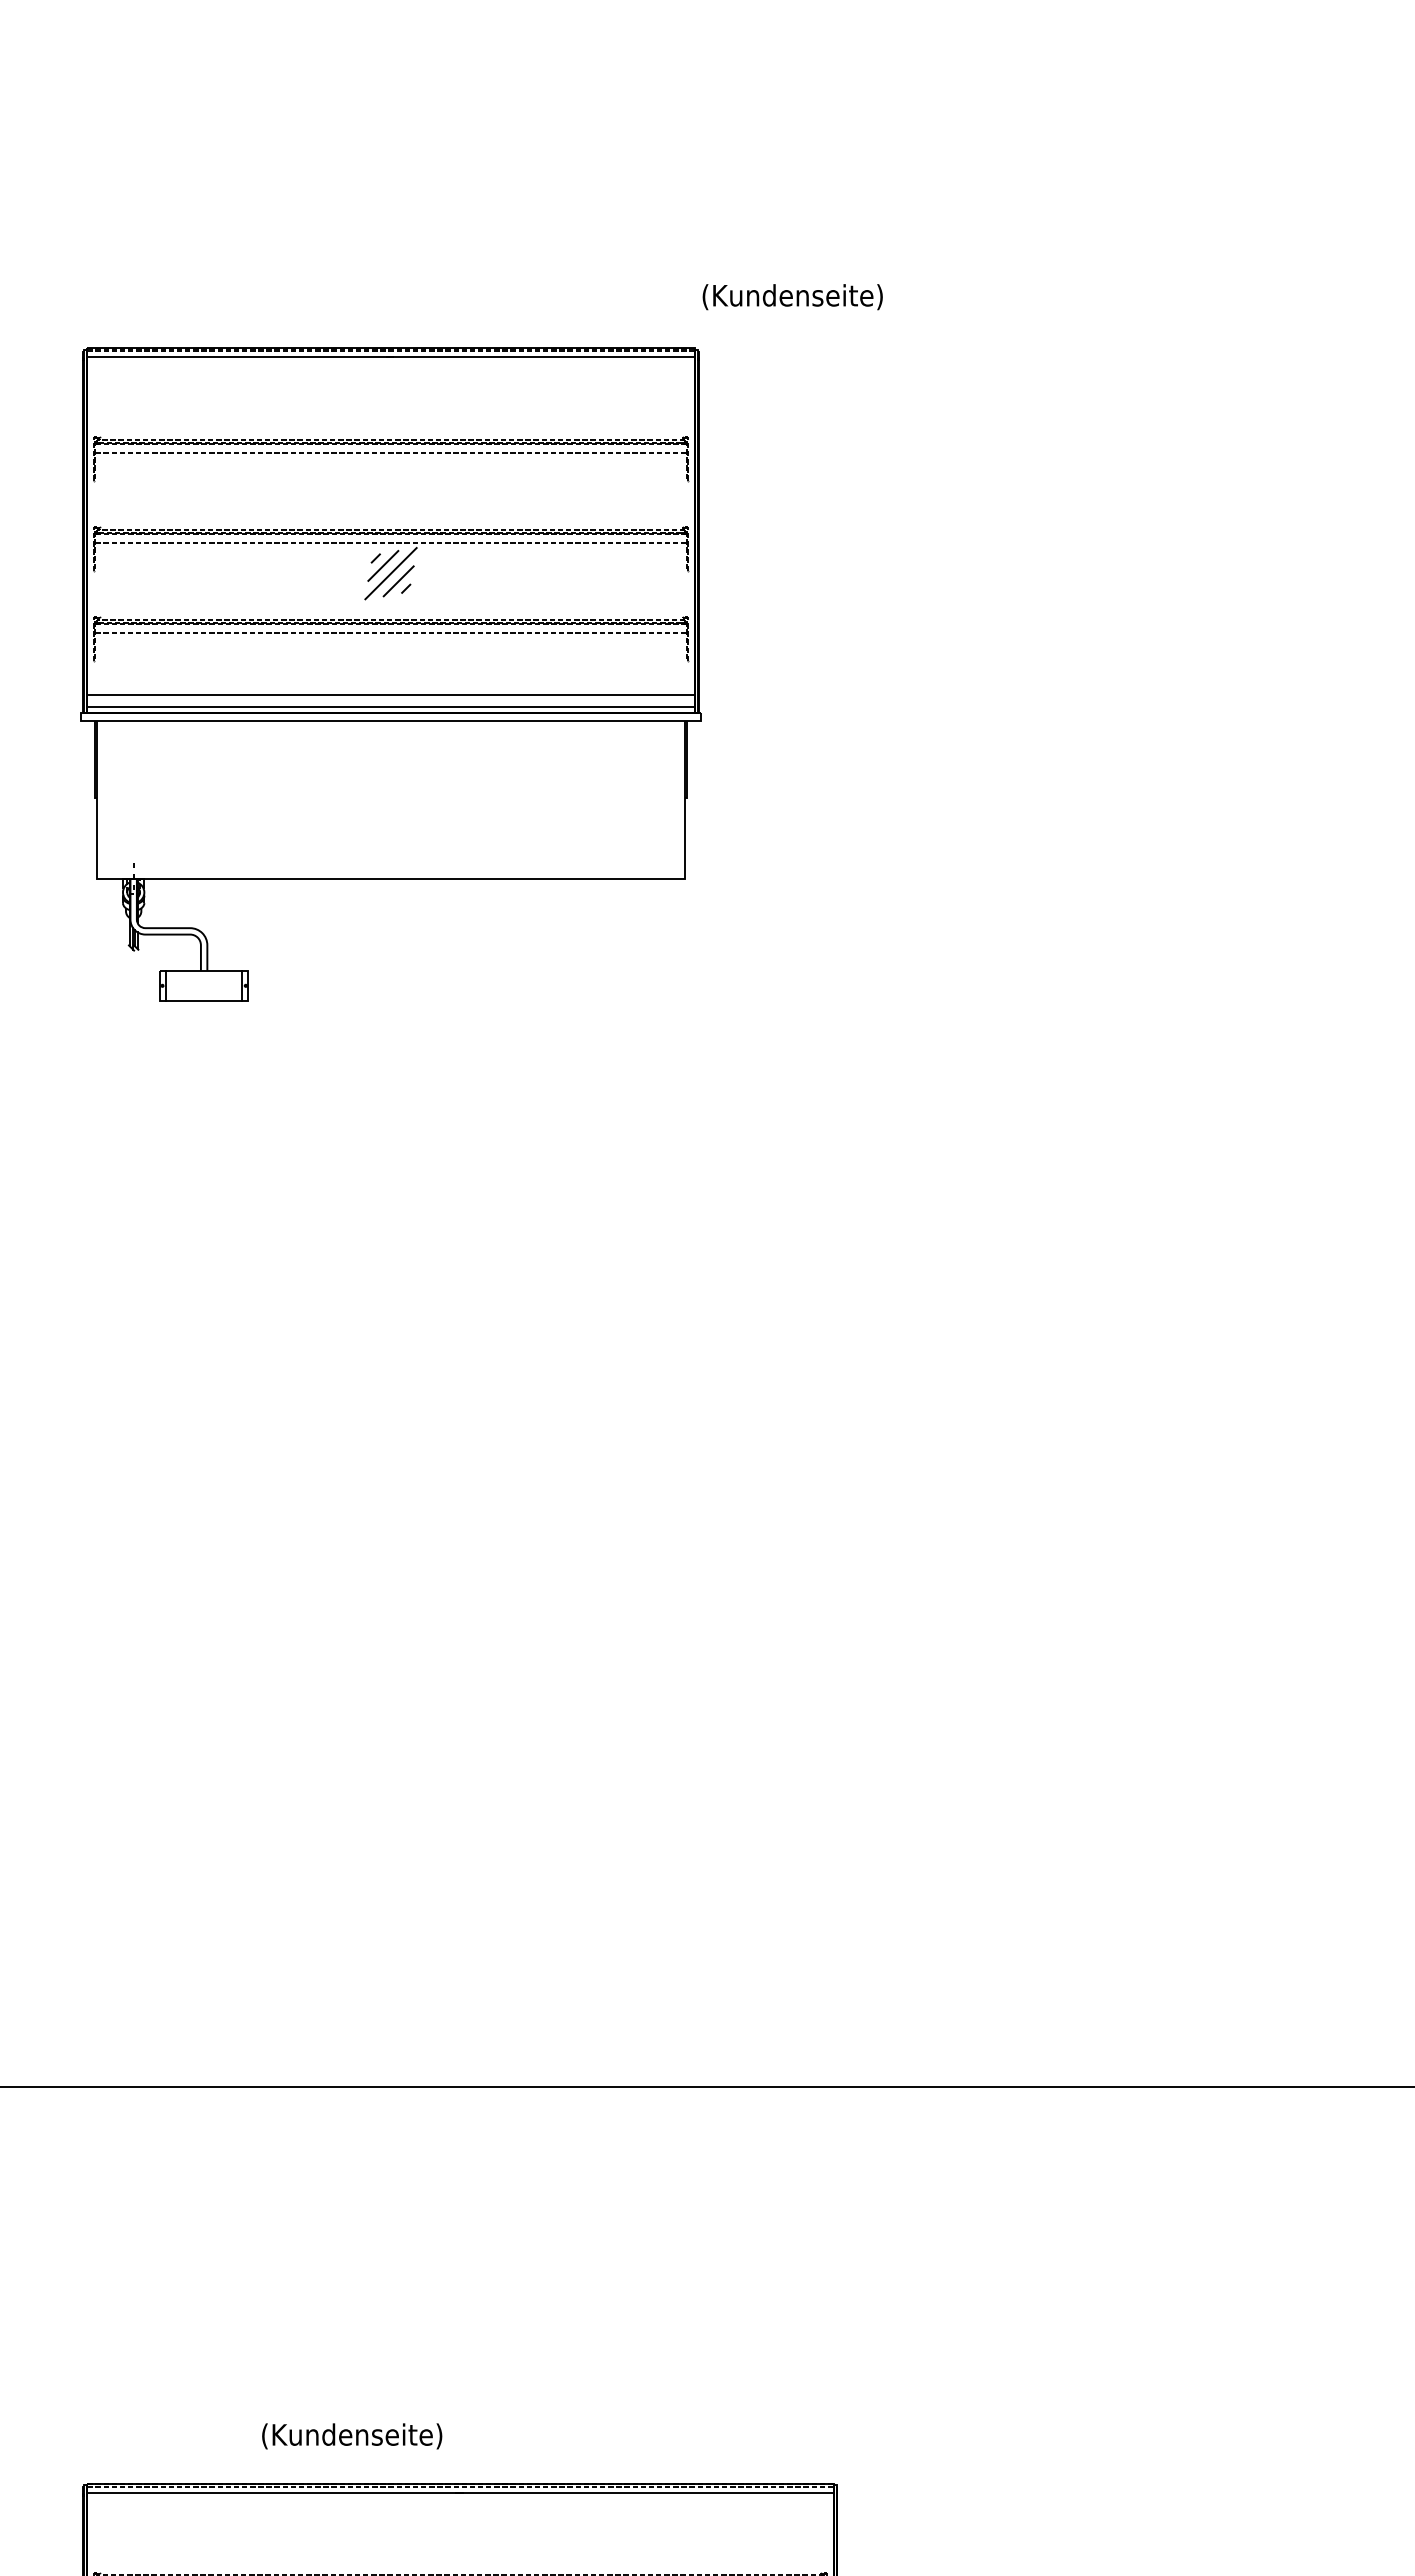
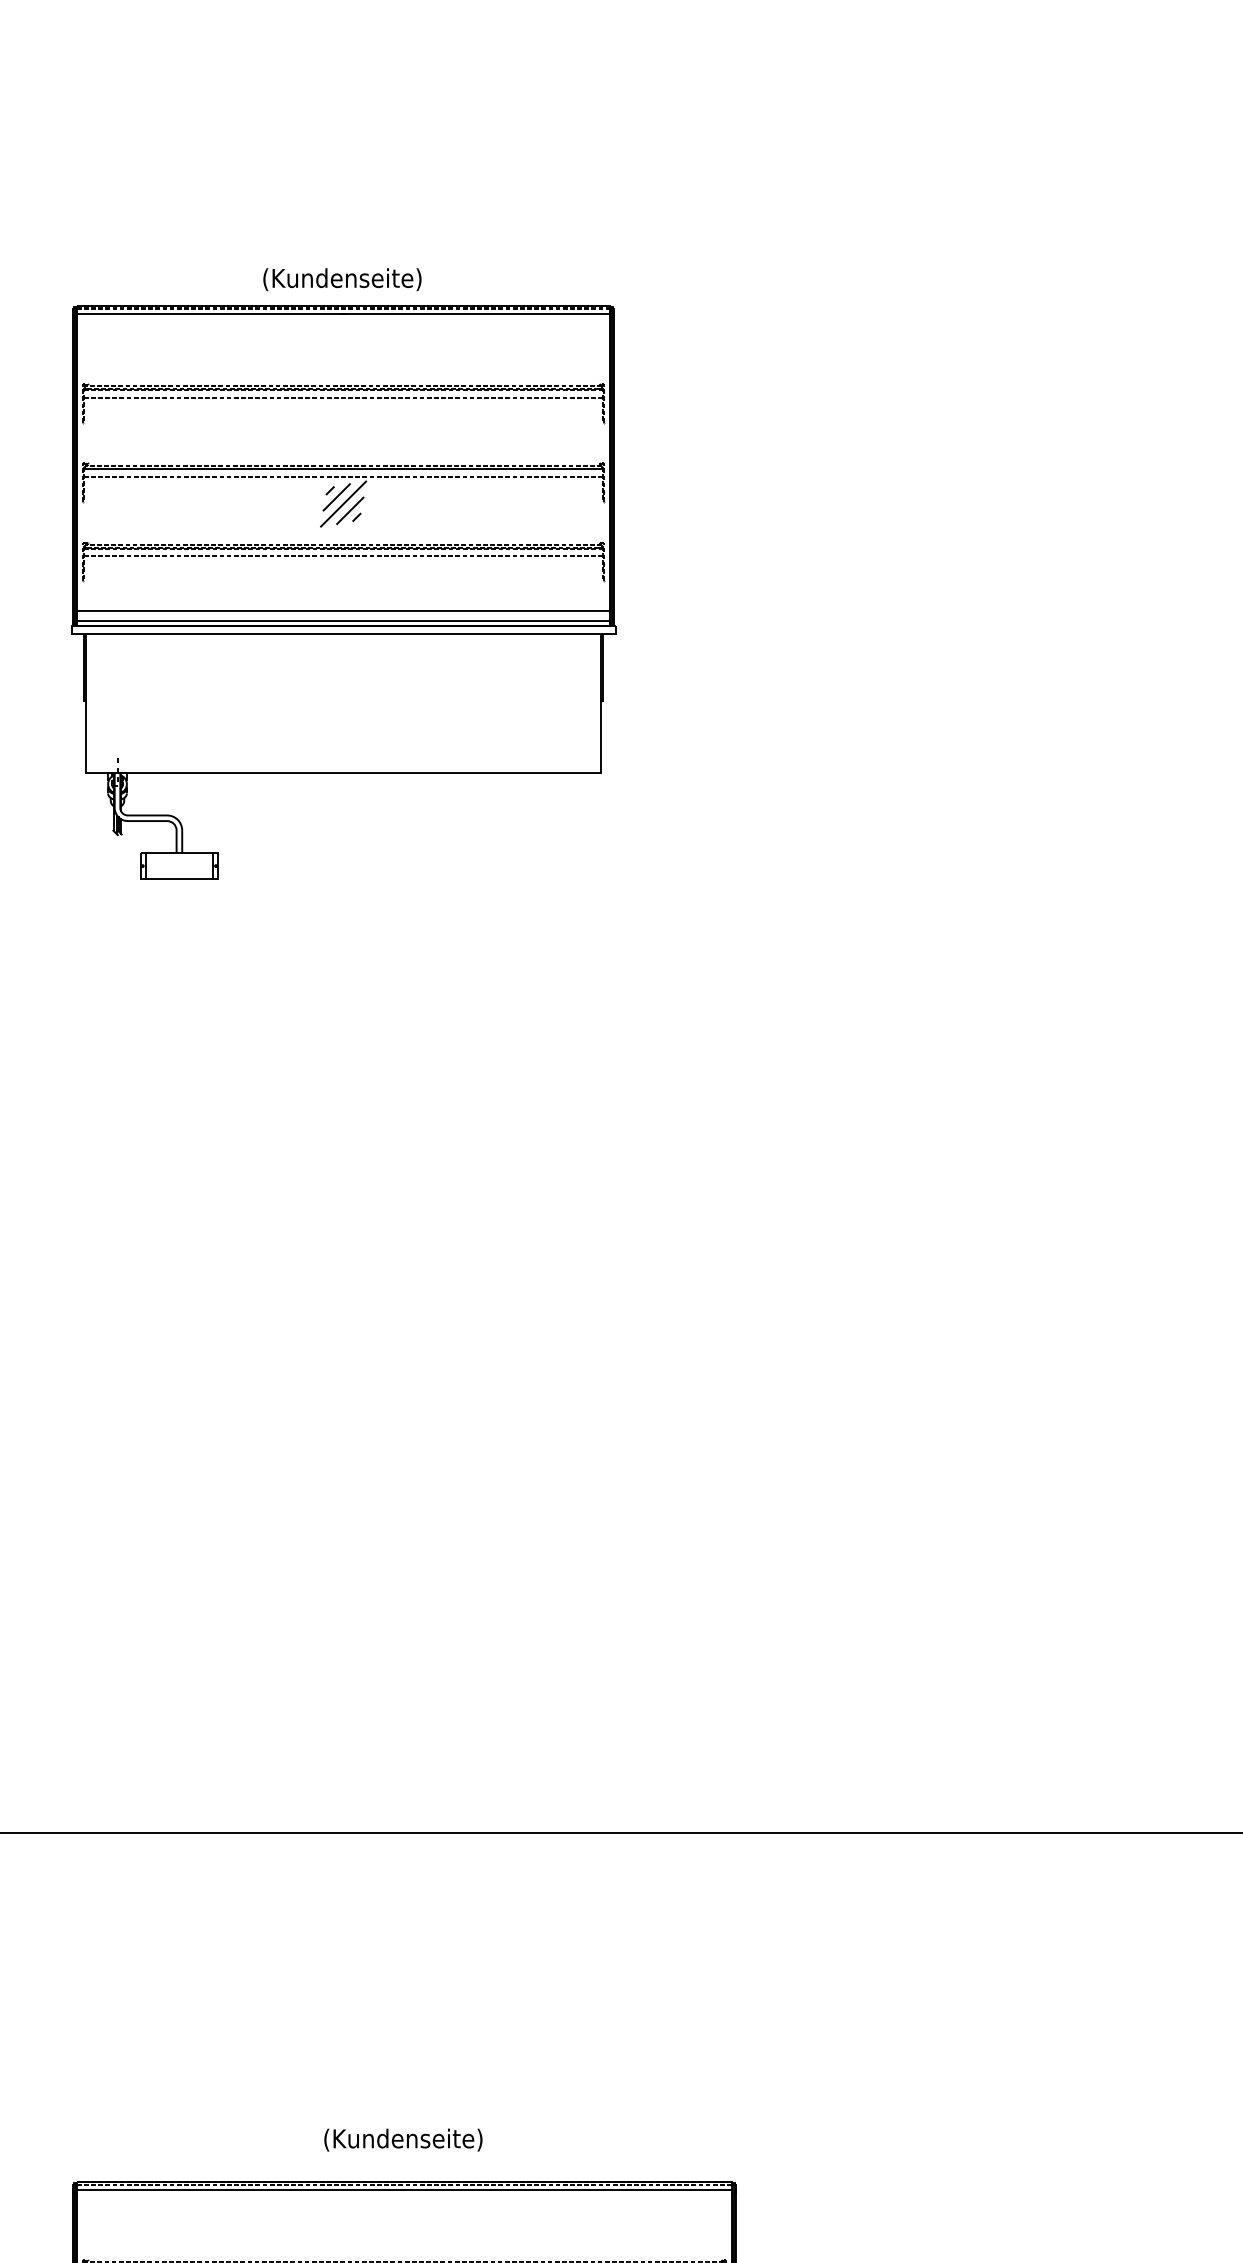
text: (792, 297) -> (342, 279), moved
text: (352, 2436) -> (403, 2140), moved

